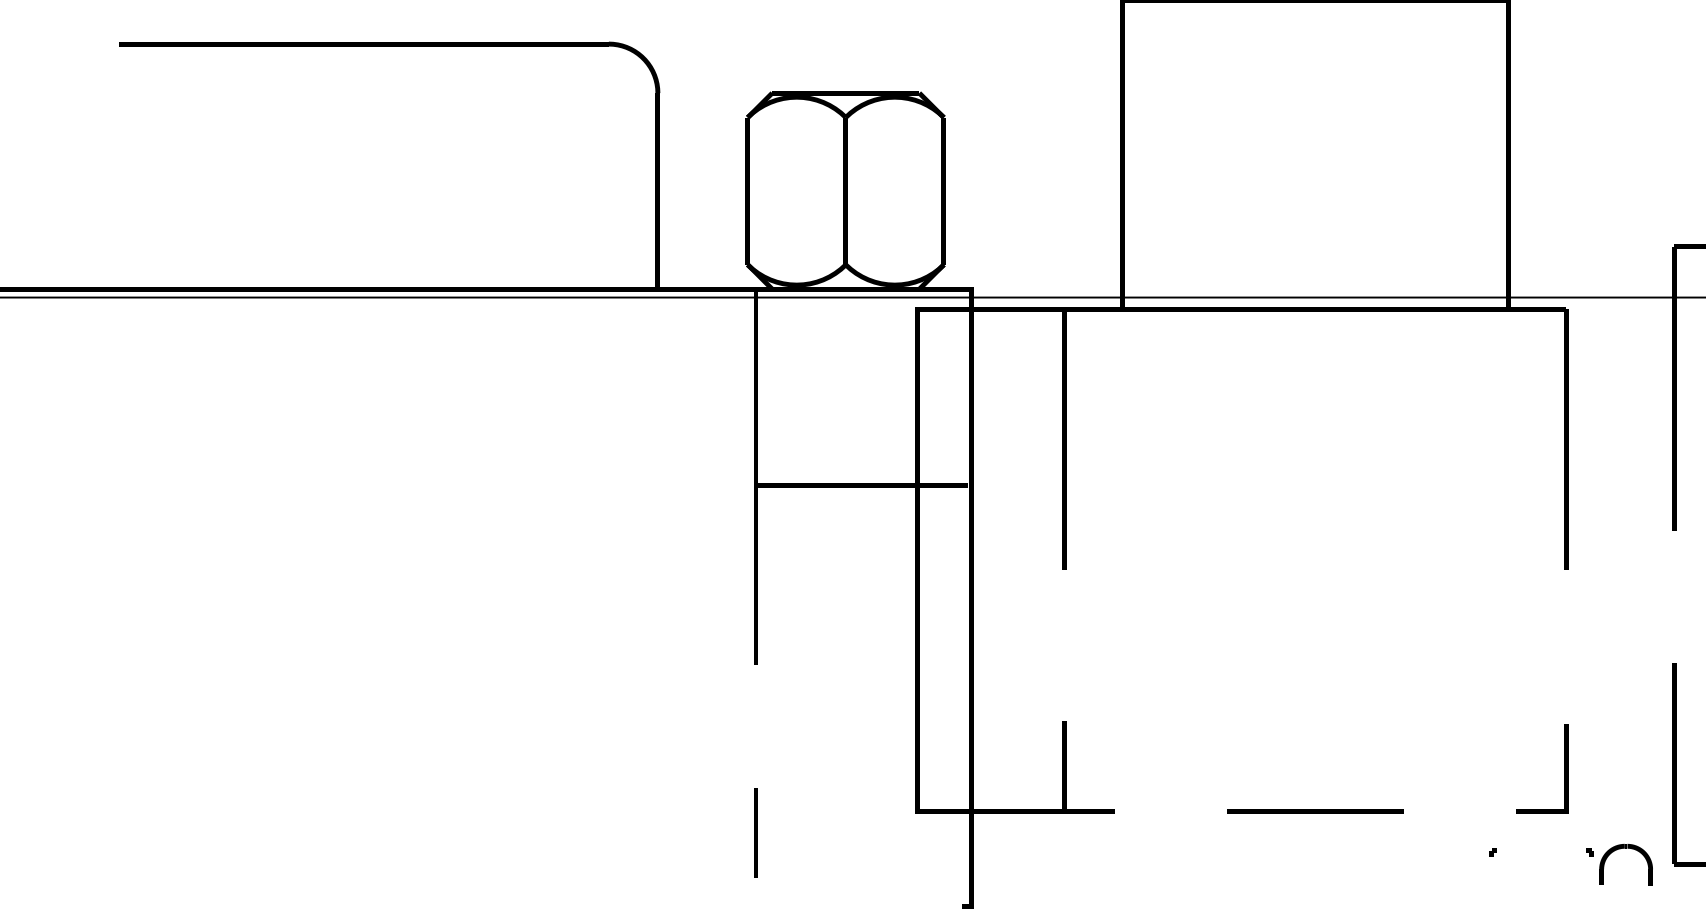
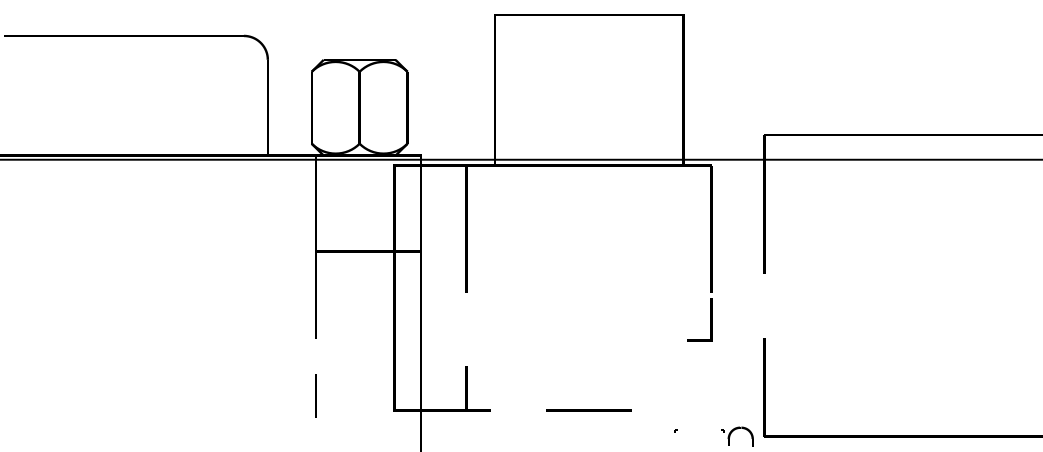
line: (1564, 767) -> (710, 319), moved
line: (755, 831) -> (315, 395), moved

